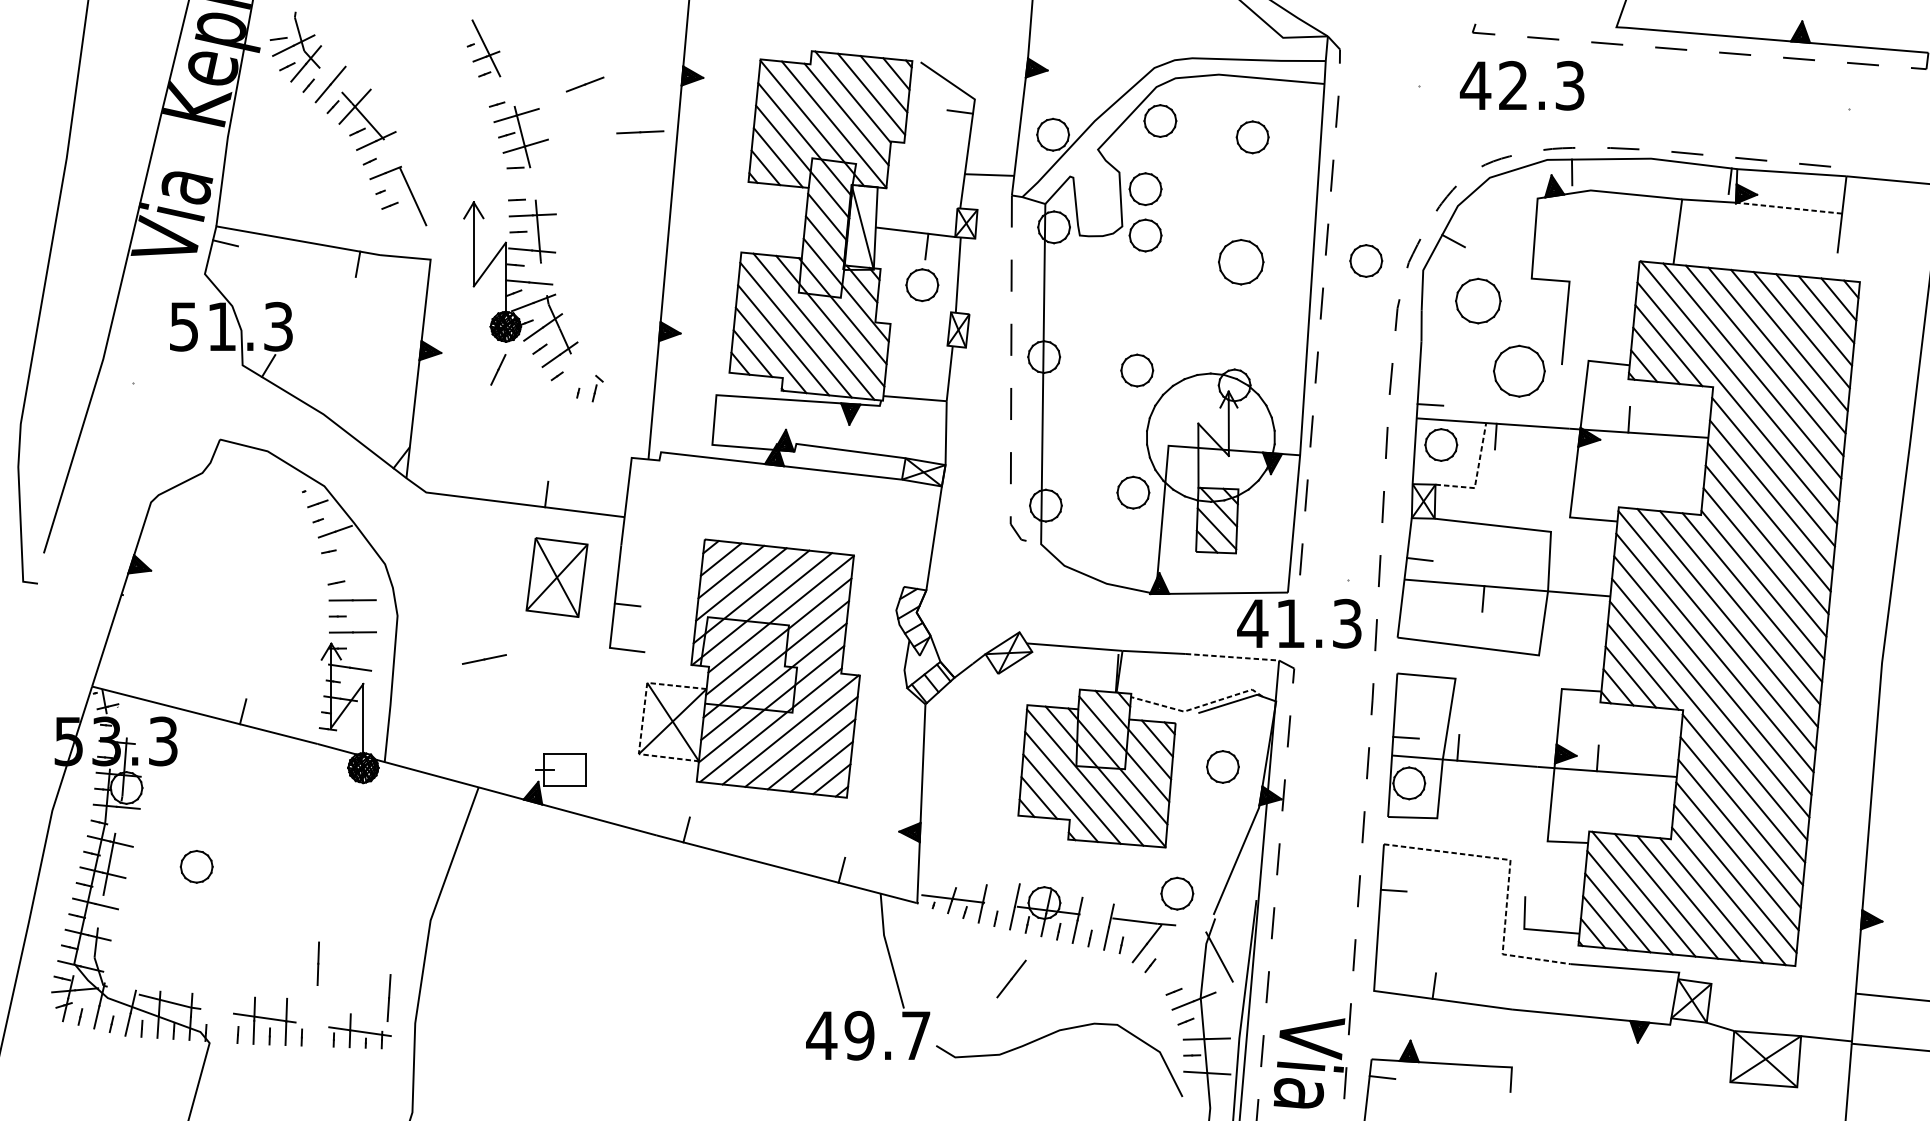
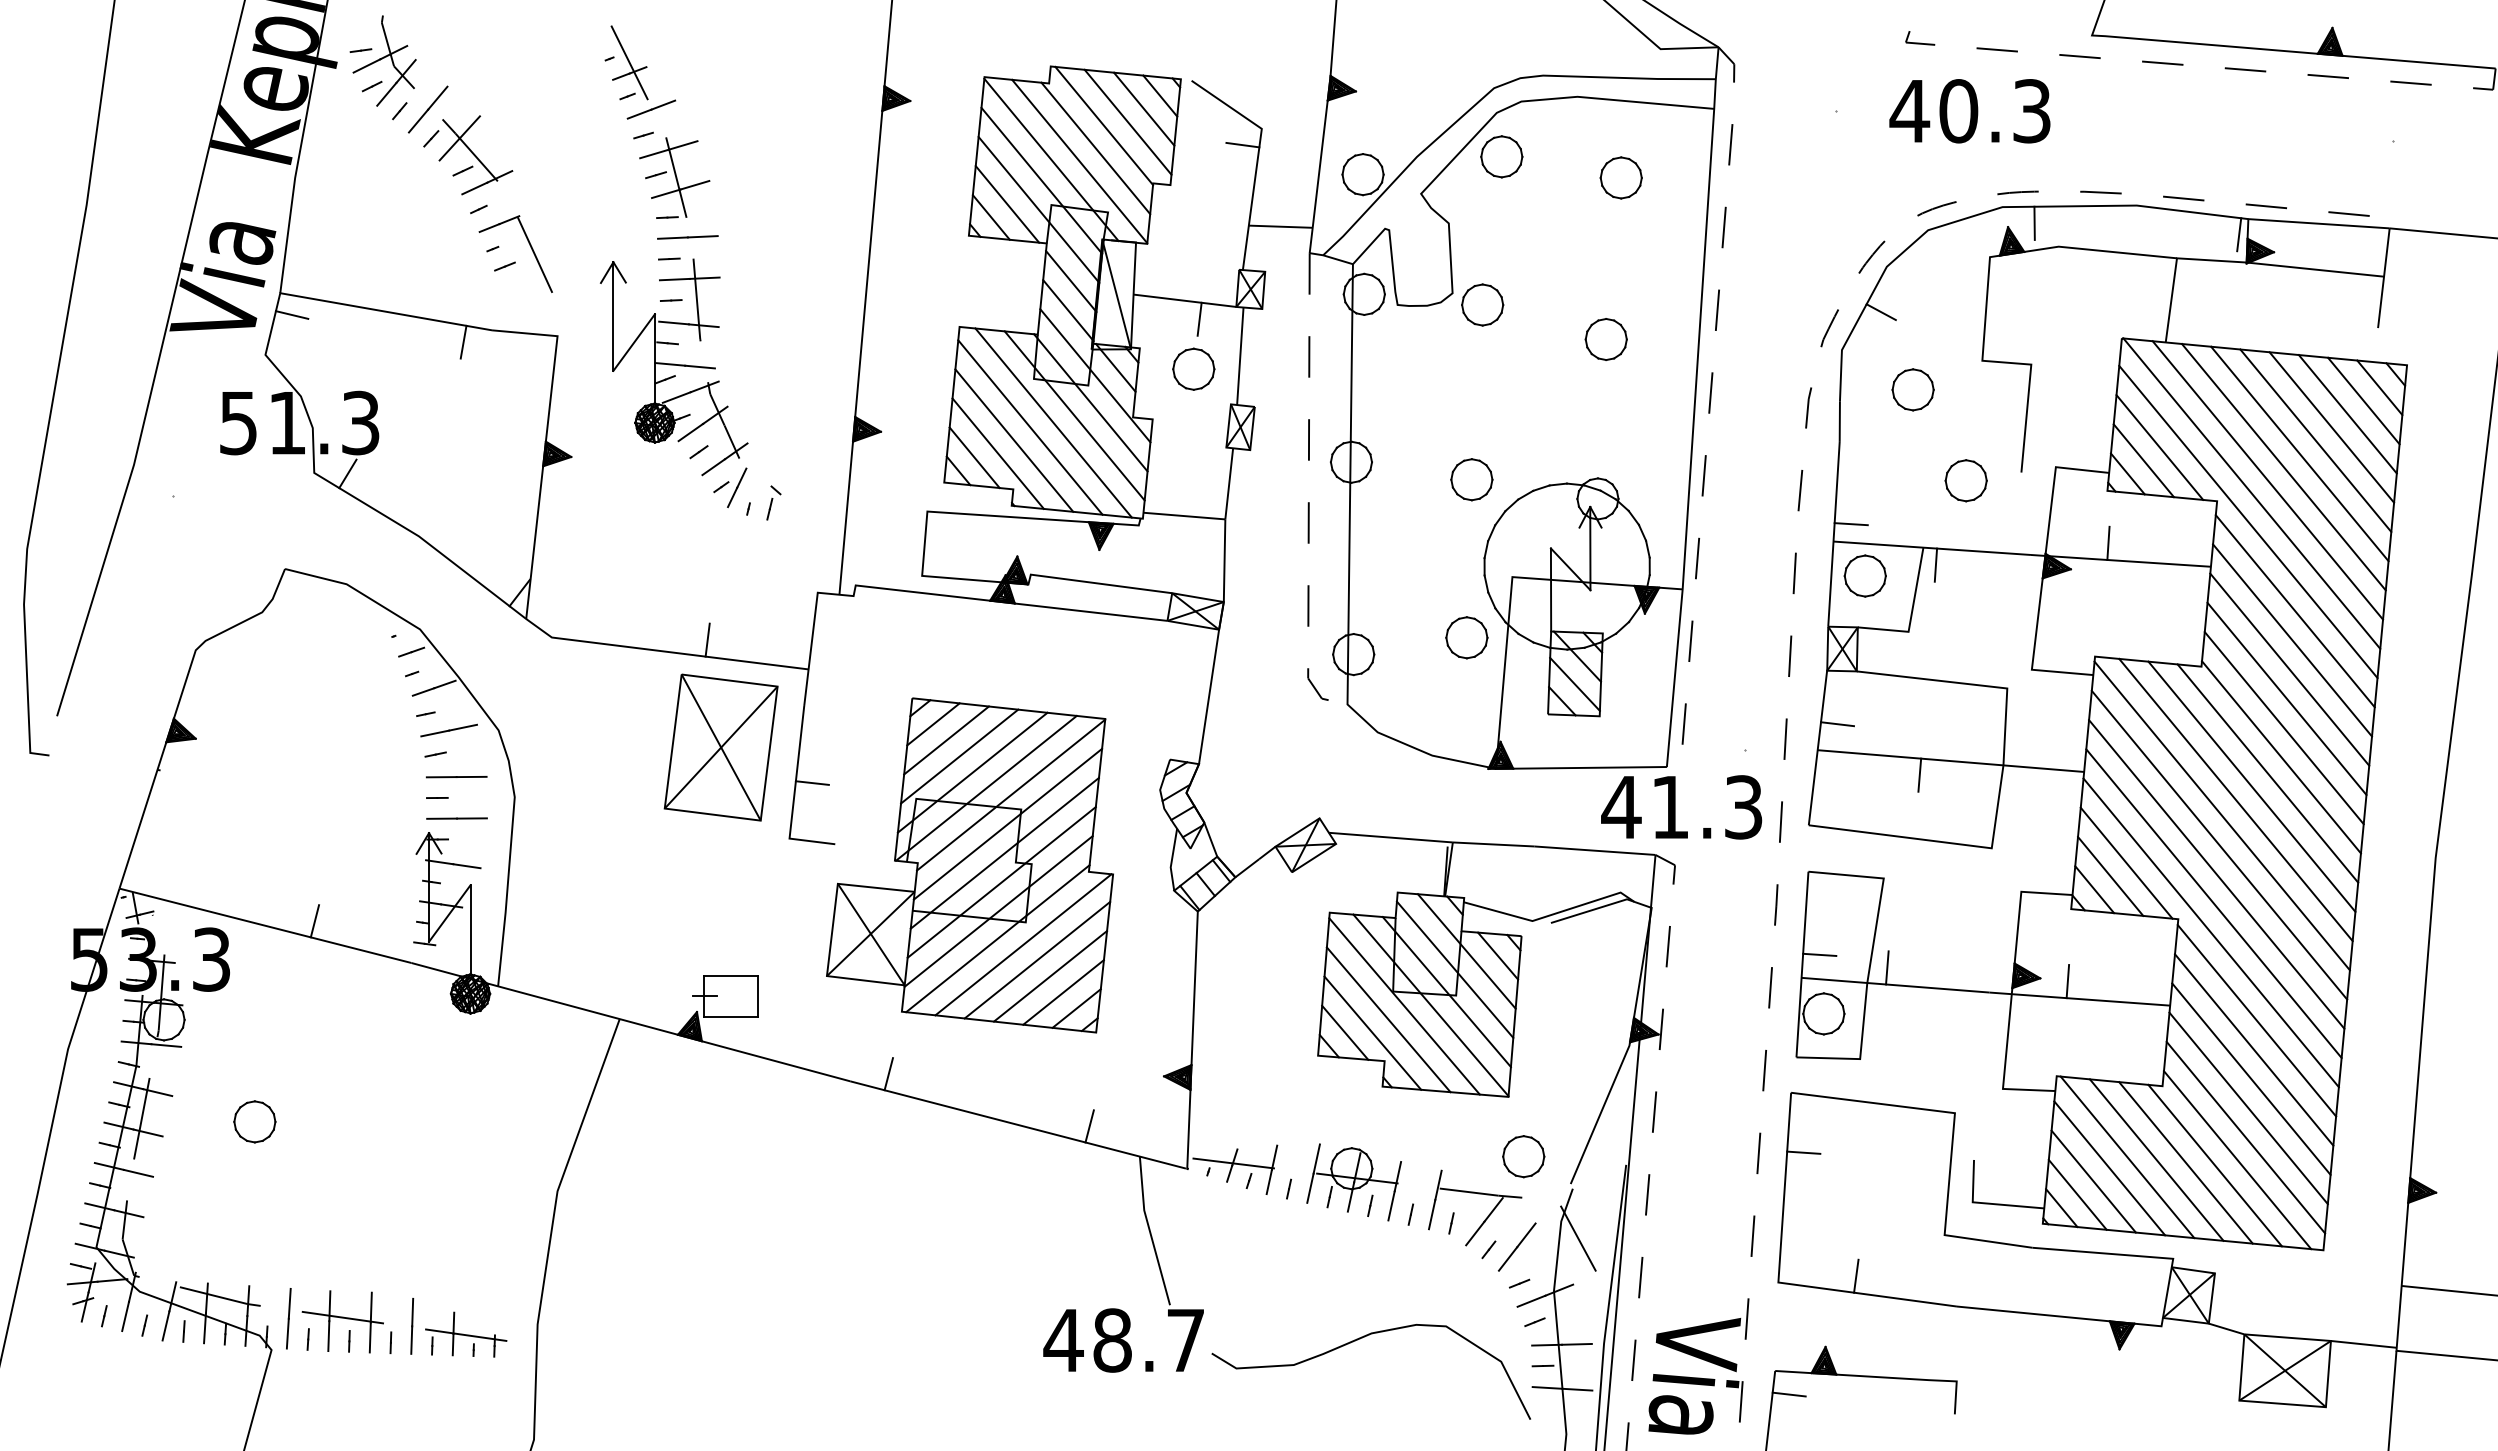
line: (585, 84) -> (651, 109), moved
text: (1513, 86) -> (1958, 111), 42.3 -> 40.3
line: (640, 132) -> (687, 237), moved
part: (1145, 188) -> (1482, 244), removed
line: (1788, 208) -> (2314, 269), dashed -> solid
part: (1365, 260) -> (1767, 337), removed
part: (1240, 262) -> (1605, 339), size x0.71
part: (1477, 300) -> (1912, 389), size x0.71
line: (498, 369) -> (737, 487), moved
part: (1518, 371) -> (1965, 480), size x0.62
line: (1476, 475) -> (1911, 615), dashed -> solid
part: (556, 577) -> (720, 747), size x1.43
line: (1232, 657) -> (1595, 850), dashed -> solid
line: (483, 659) -> (448, 730), moved
line: (1197, 707) -> (1550, 915), dashed -> solid
line: (643, 718) -> (832, 930), dashed -> solid
part: (1222, 766) -> (1582, 992), removed
line: (1509, 877) -> (1953, 1135), dashed -> solid
line: (318, 963) -> (412, 1326), moved
line: (1010, 978) -> (1516, 1246), moved
line: (388, 997) -> (288, 1318), moved
text: (859, 1035) -> (1112, 1340), 49.7 -> 48.7

